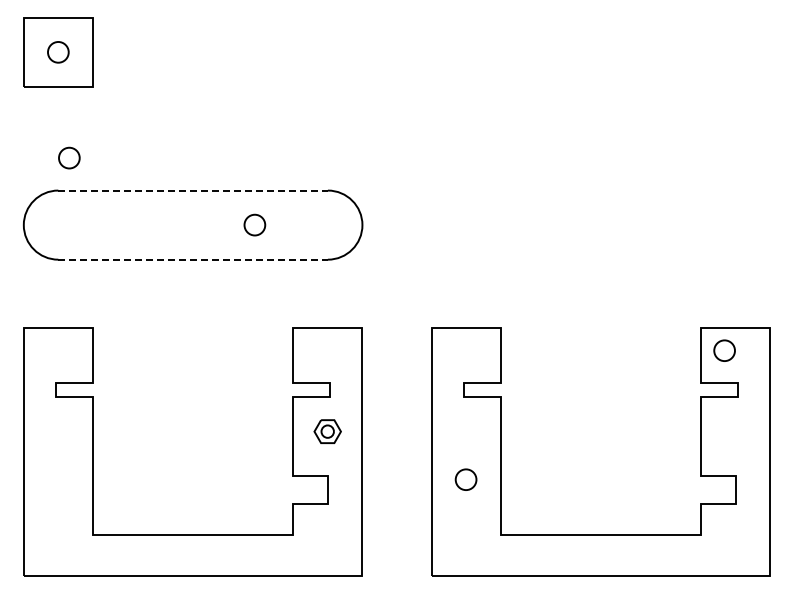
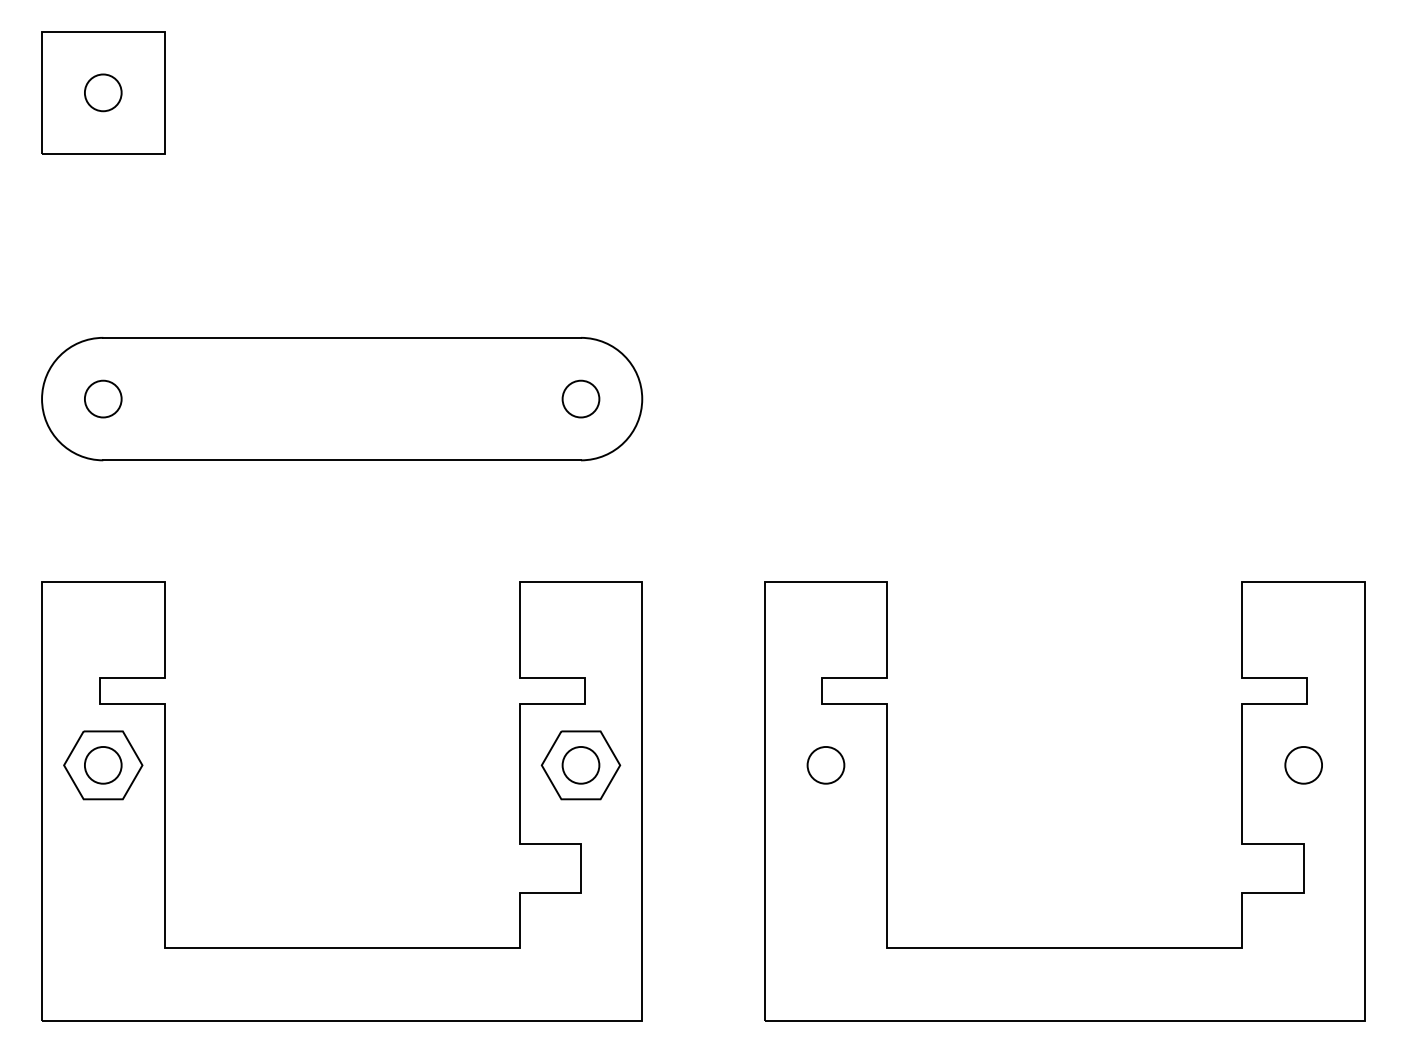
circle: (69, 157) -> (103, 397), moved
line: (193, 190) -> (342, 337), dashed -> solid
circle: (254, 224) -> (580, 397), moved
line: (193, 259) -> (342, 460), dashed -> solid
circle: (724, 350) -> (1303, 764), moved
part: (58, 431) -> (103, 764), added
part: (327, 431) -> (580, 764), size x1.67
circle: (465, 479) -> (824, 764), moved

